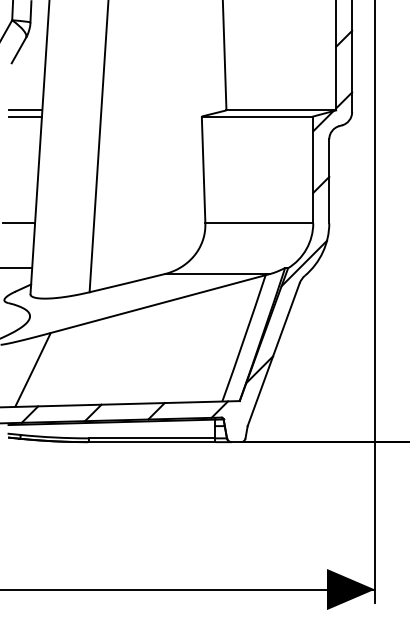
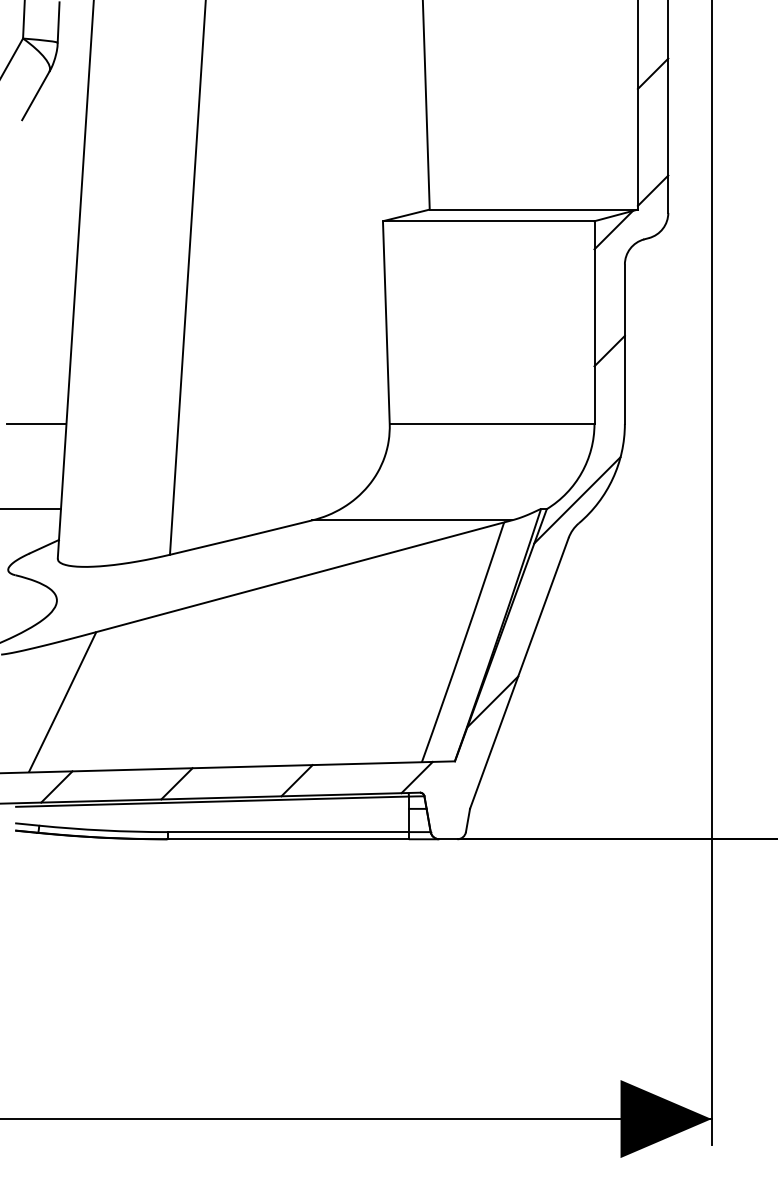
line: (25, 110) -> (48, 209), removed
line: (24, 116) -> (46, 221), removed

